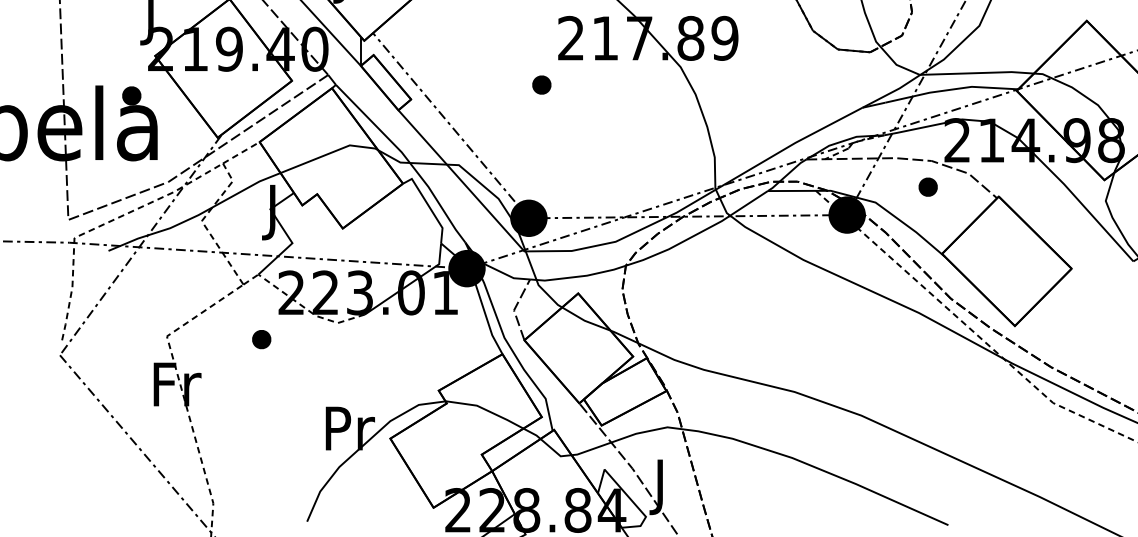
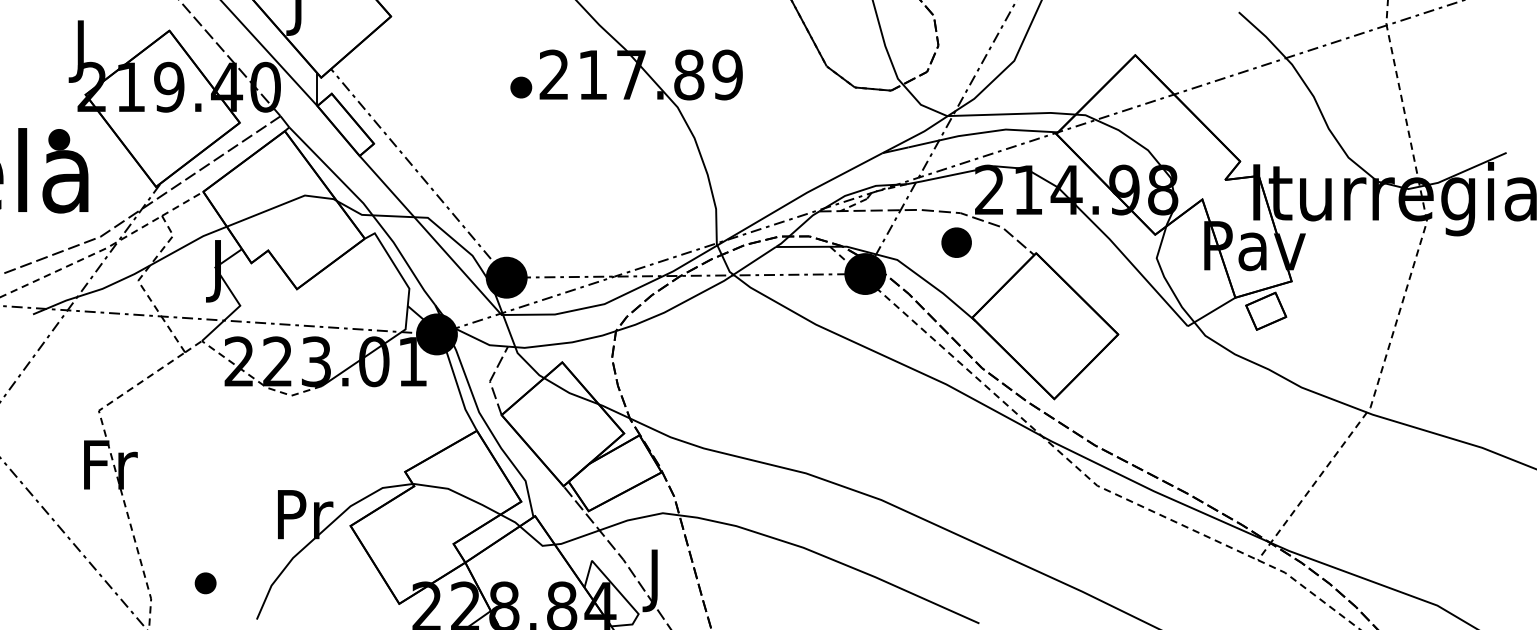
part: (542, 85) -> (521, 87), moved
part: (928, 187) -> (956, 242), size x1.4
part: (261, 339) -> (205, 583), moved

